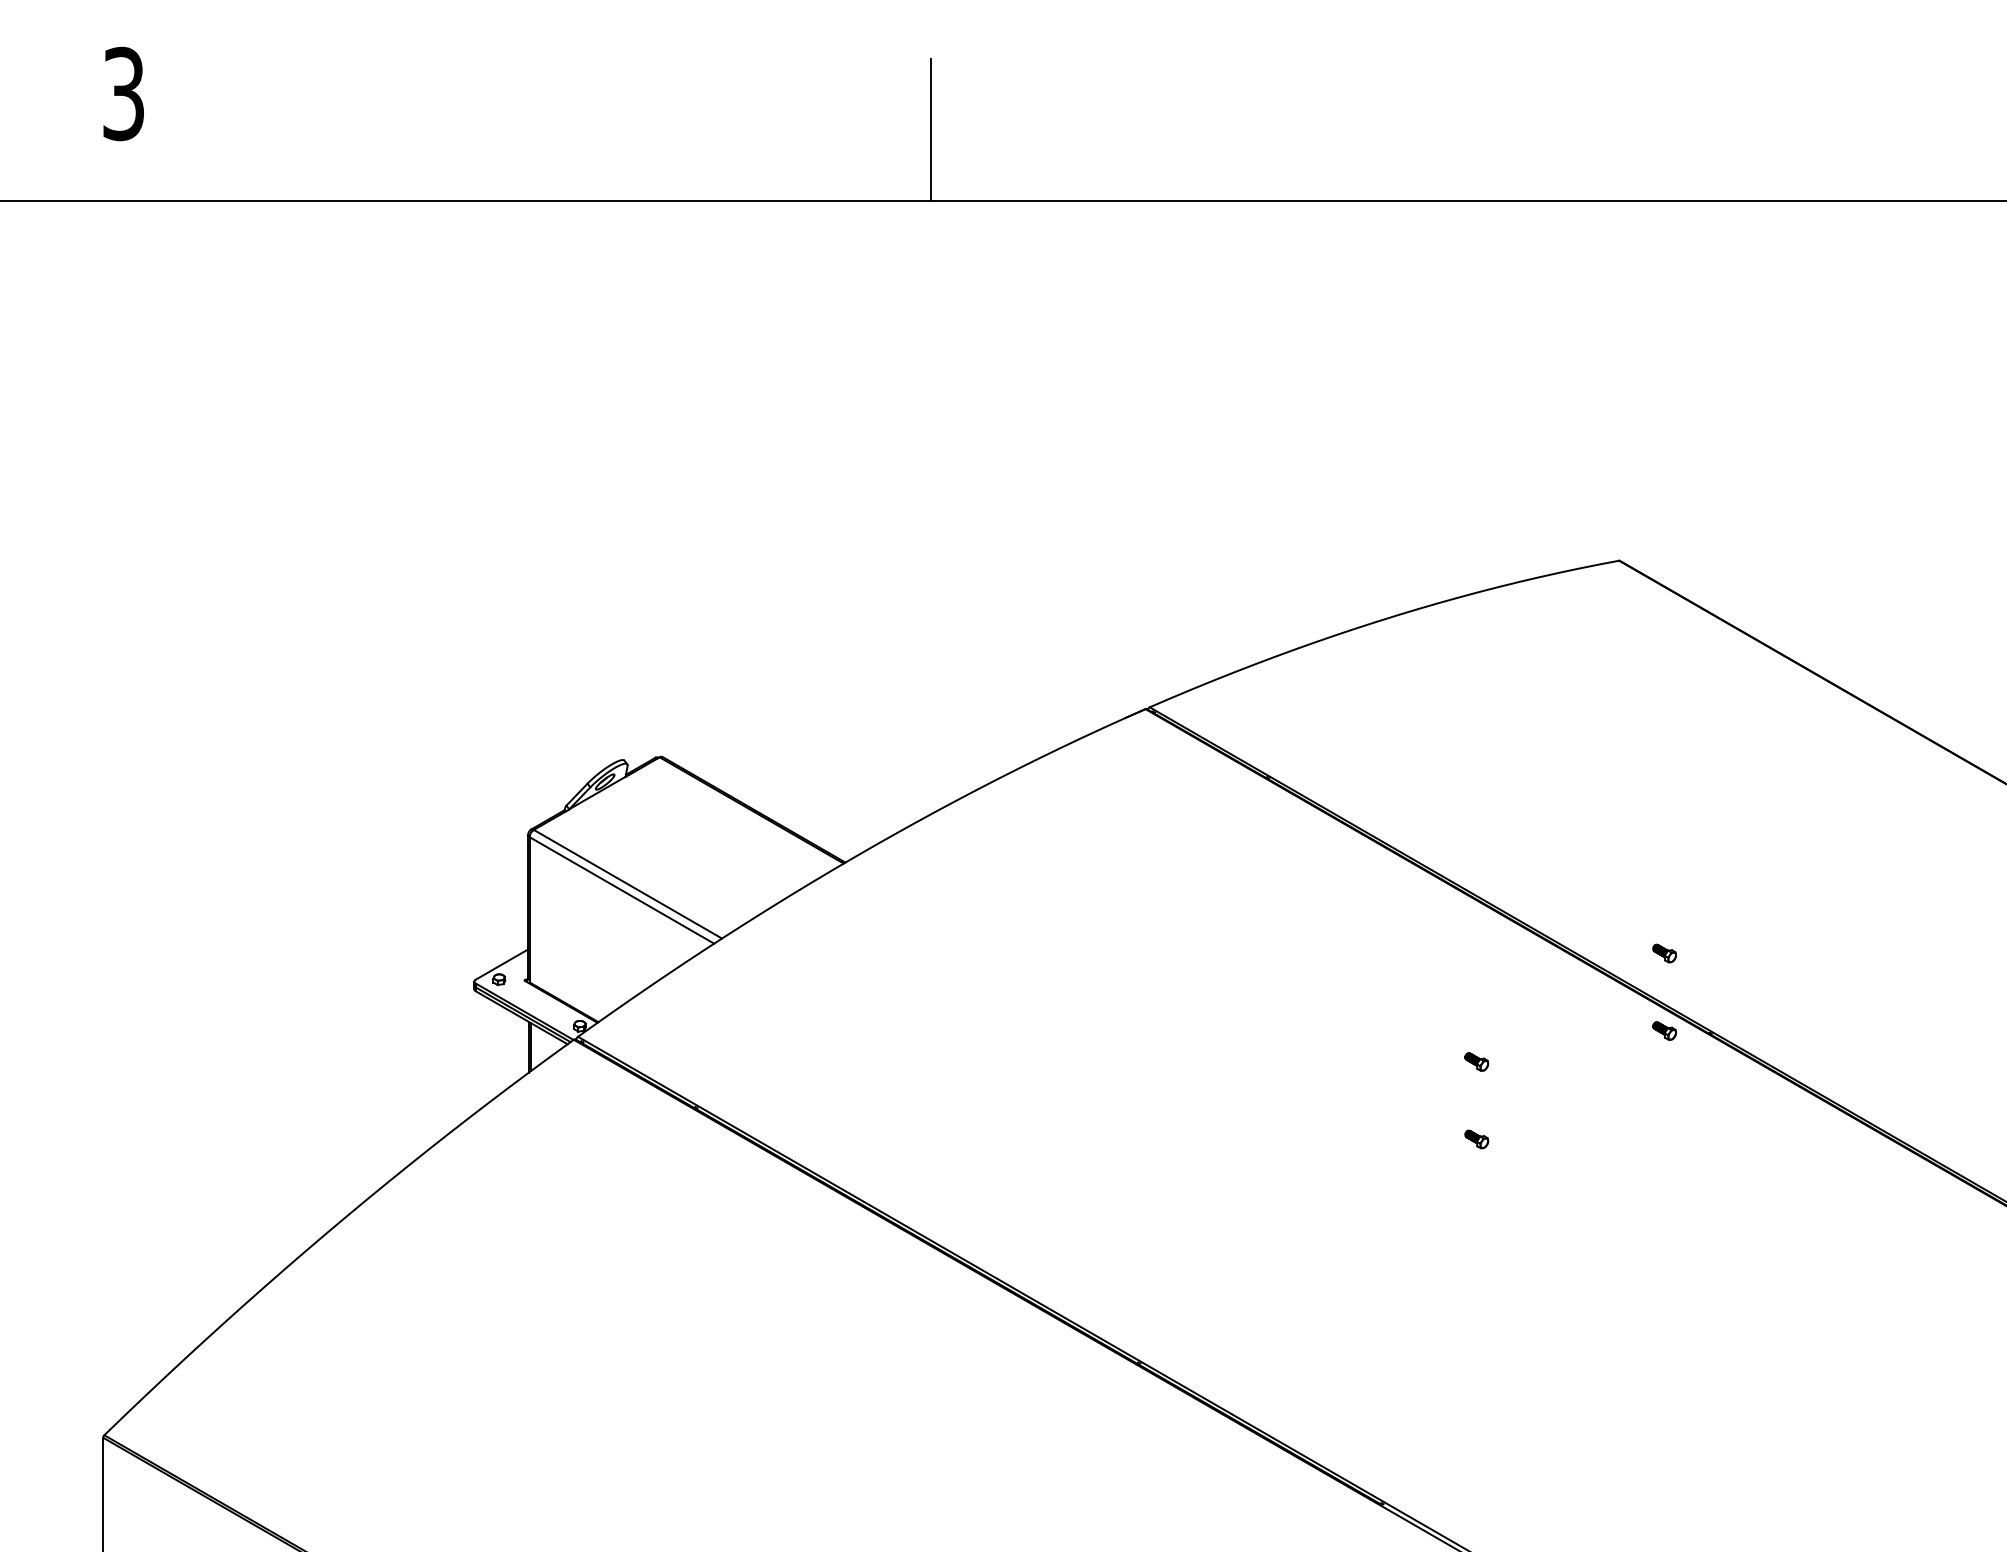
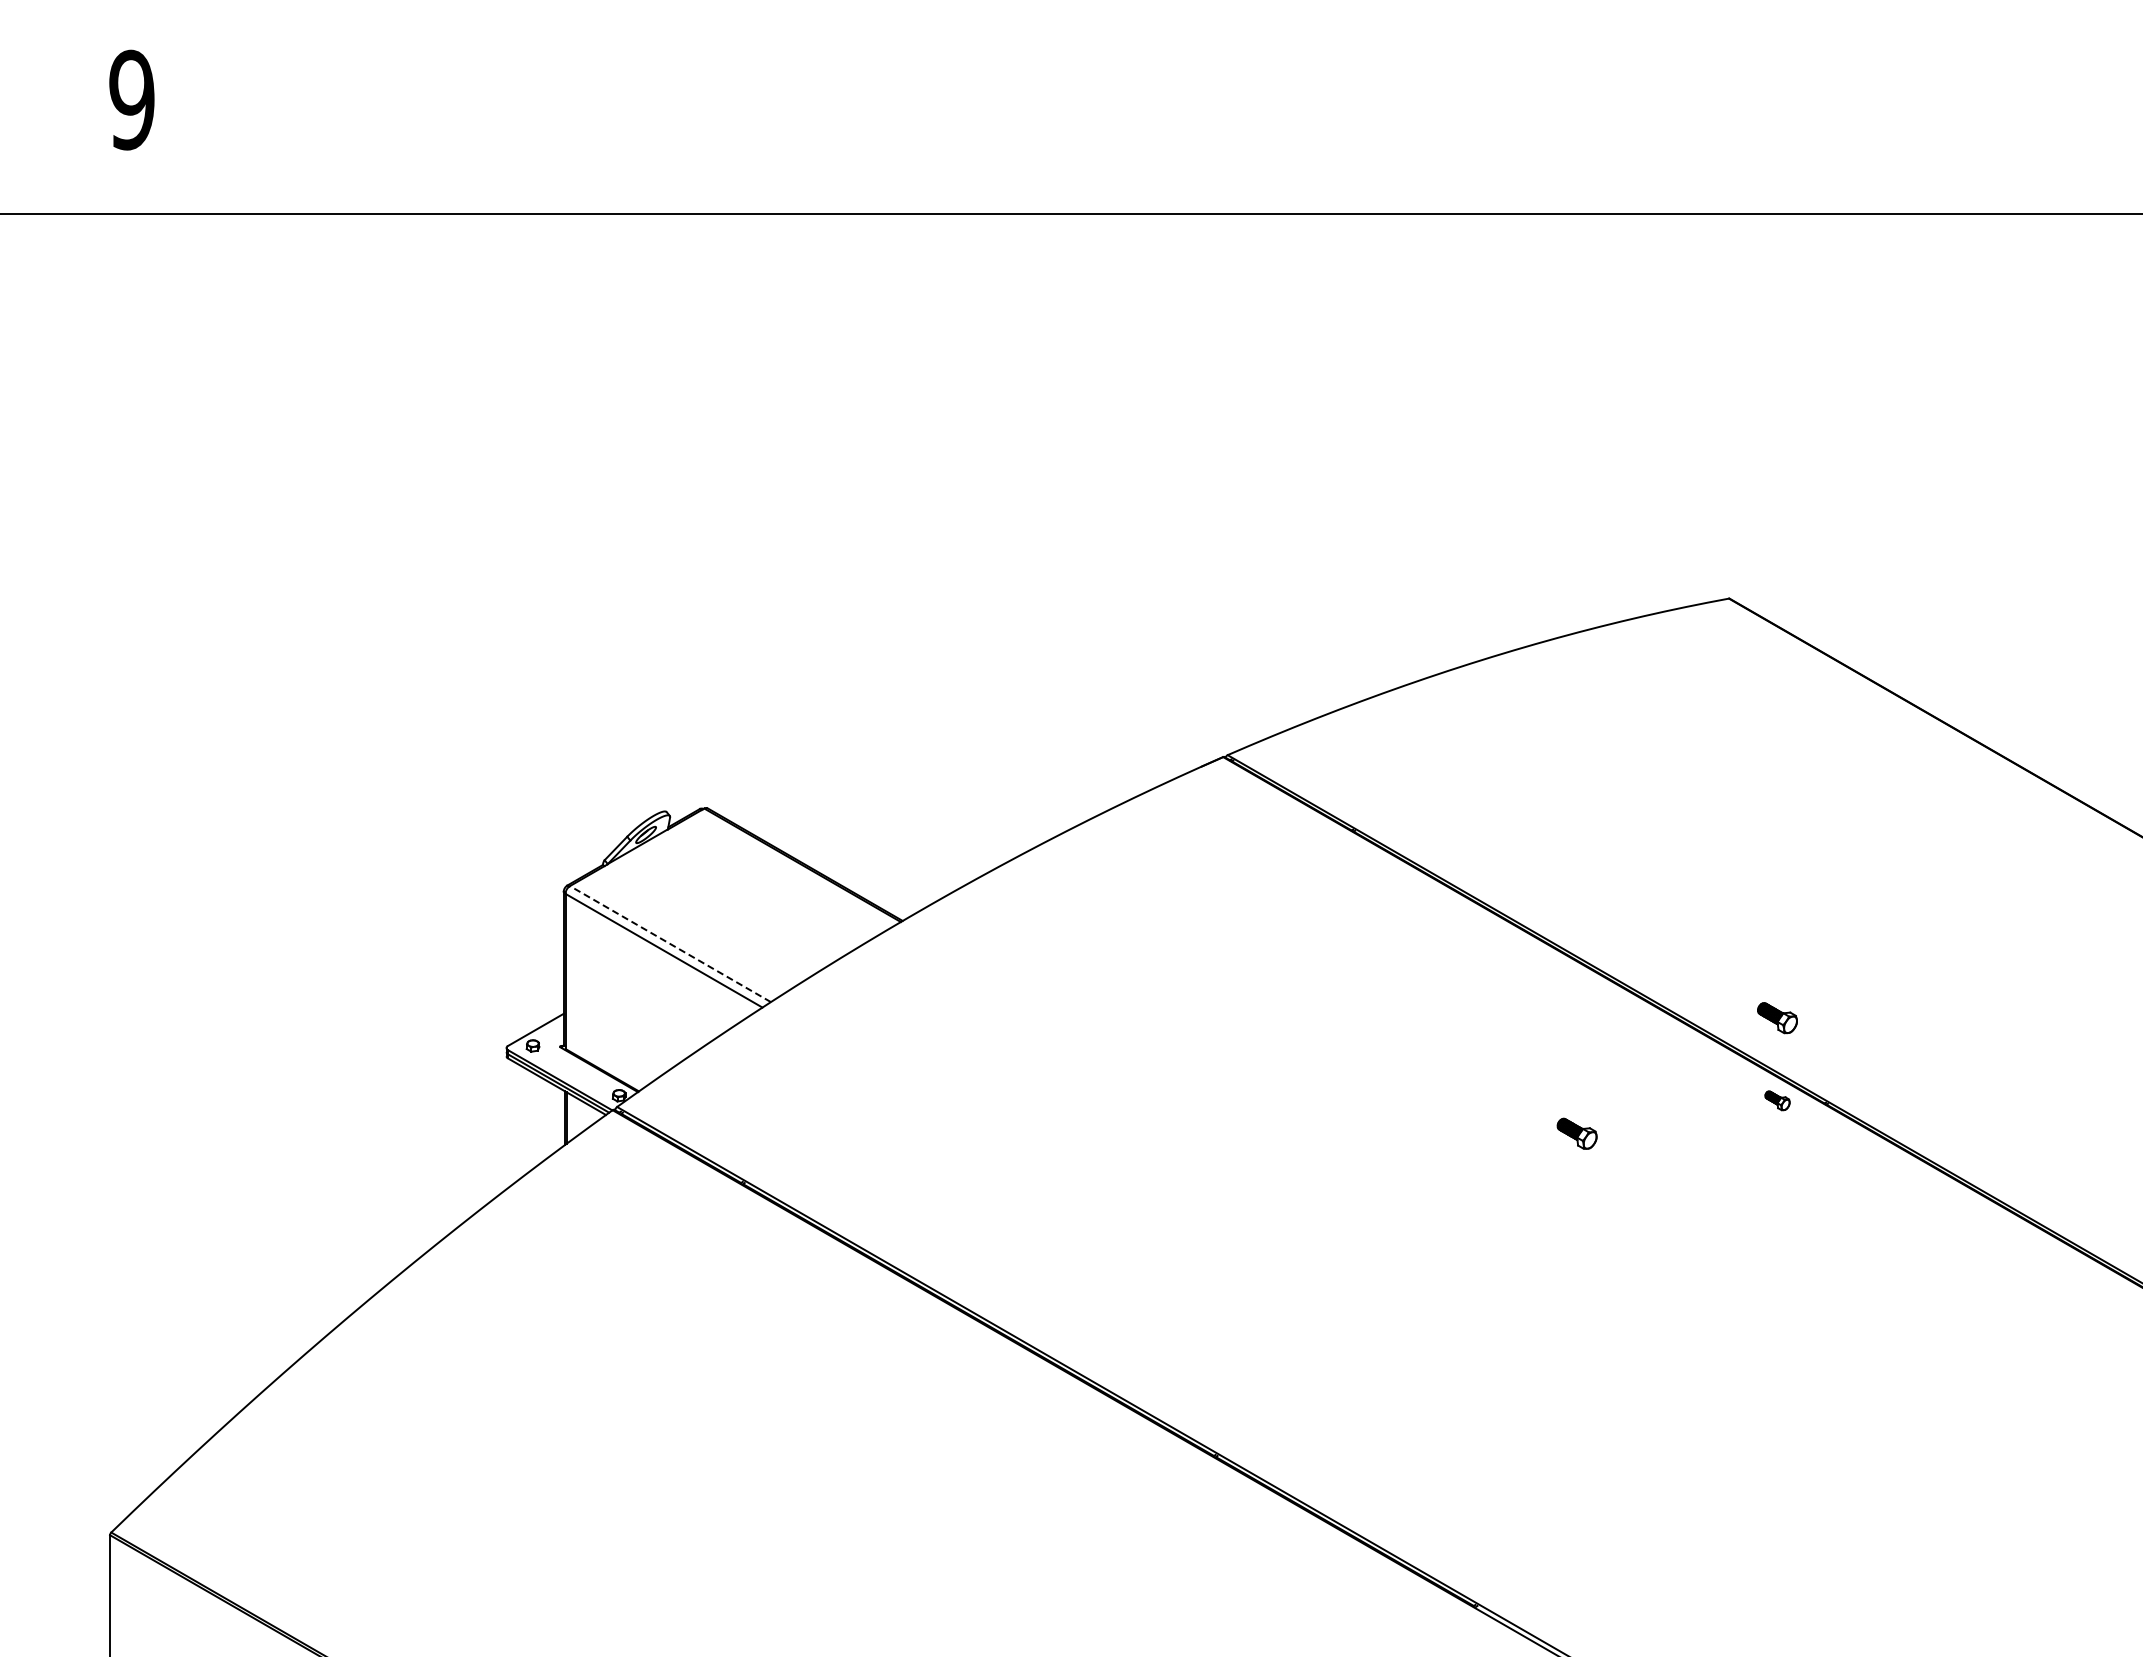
text: (123, 93) -> (131, 99), 3 -> 9
line: (931, 129) -> (994, 138), removed
line: (628, 883) -> (670, 943), solid -> dashed
part: (1664, 952) -> (1777, 1017), size x1.6
part: (1476, 1061) -> (1576, 1133), size x1.6
part: (1476, 1139) -> (1576, 1216), removed

